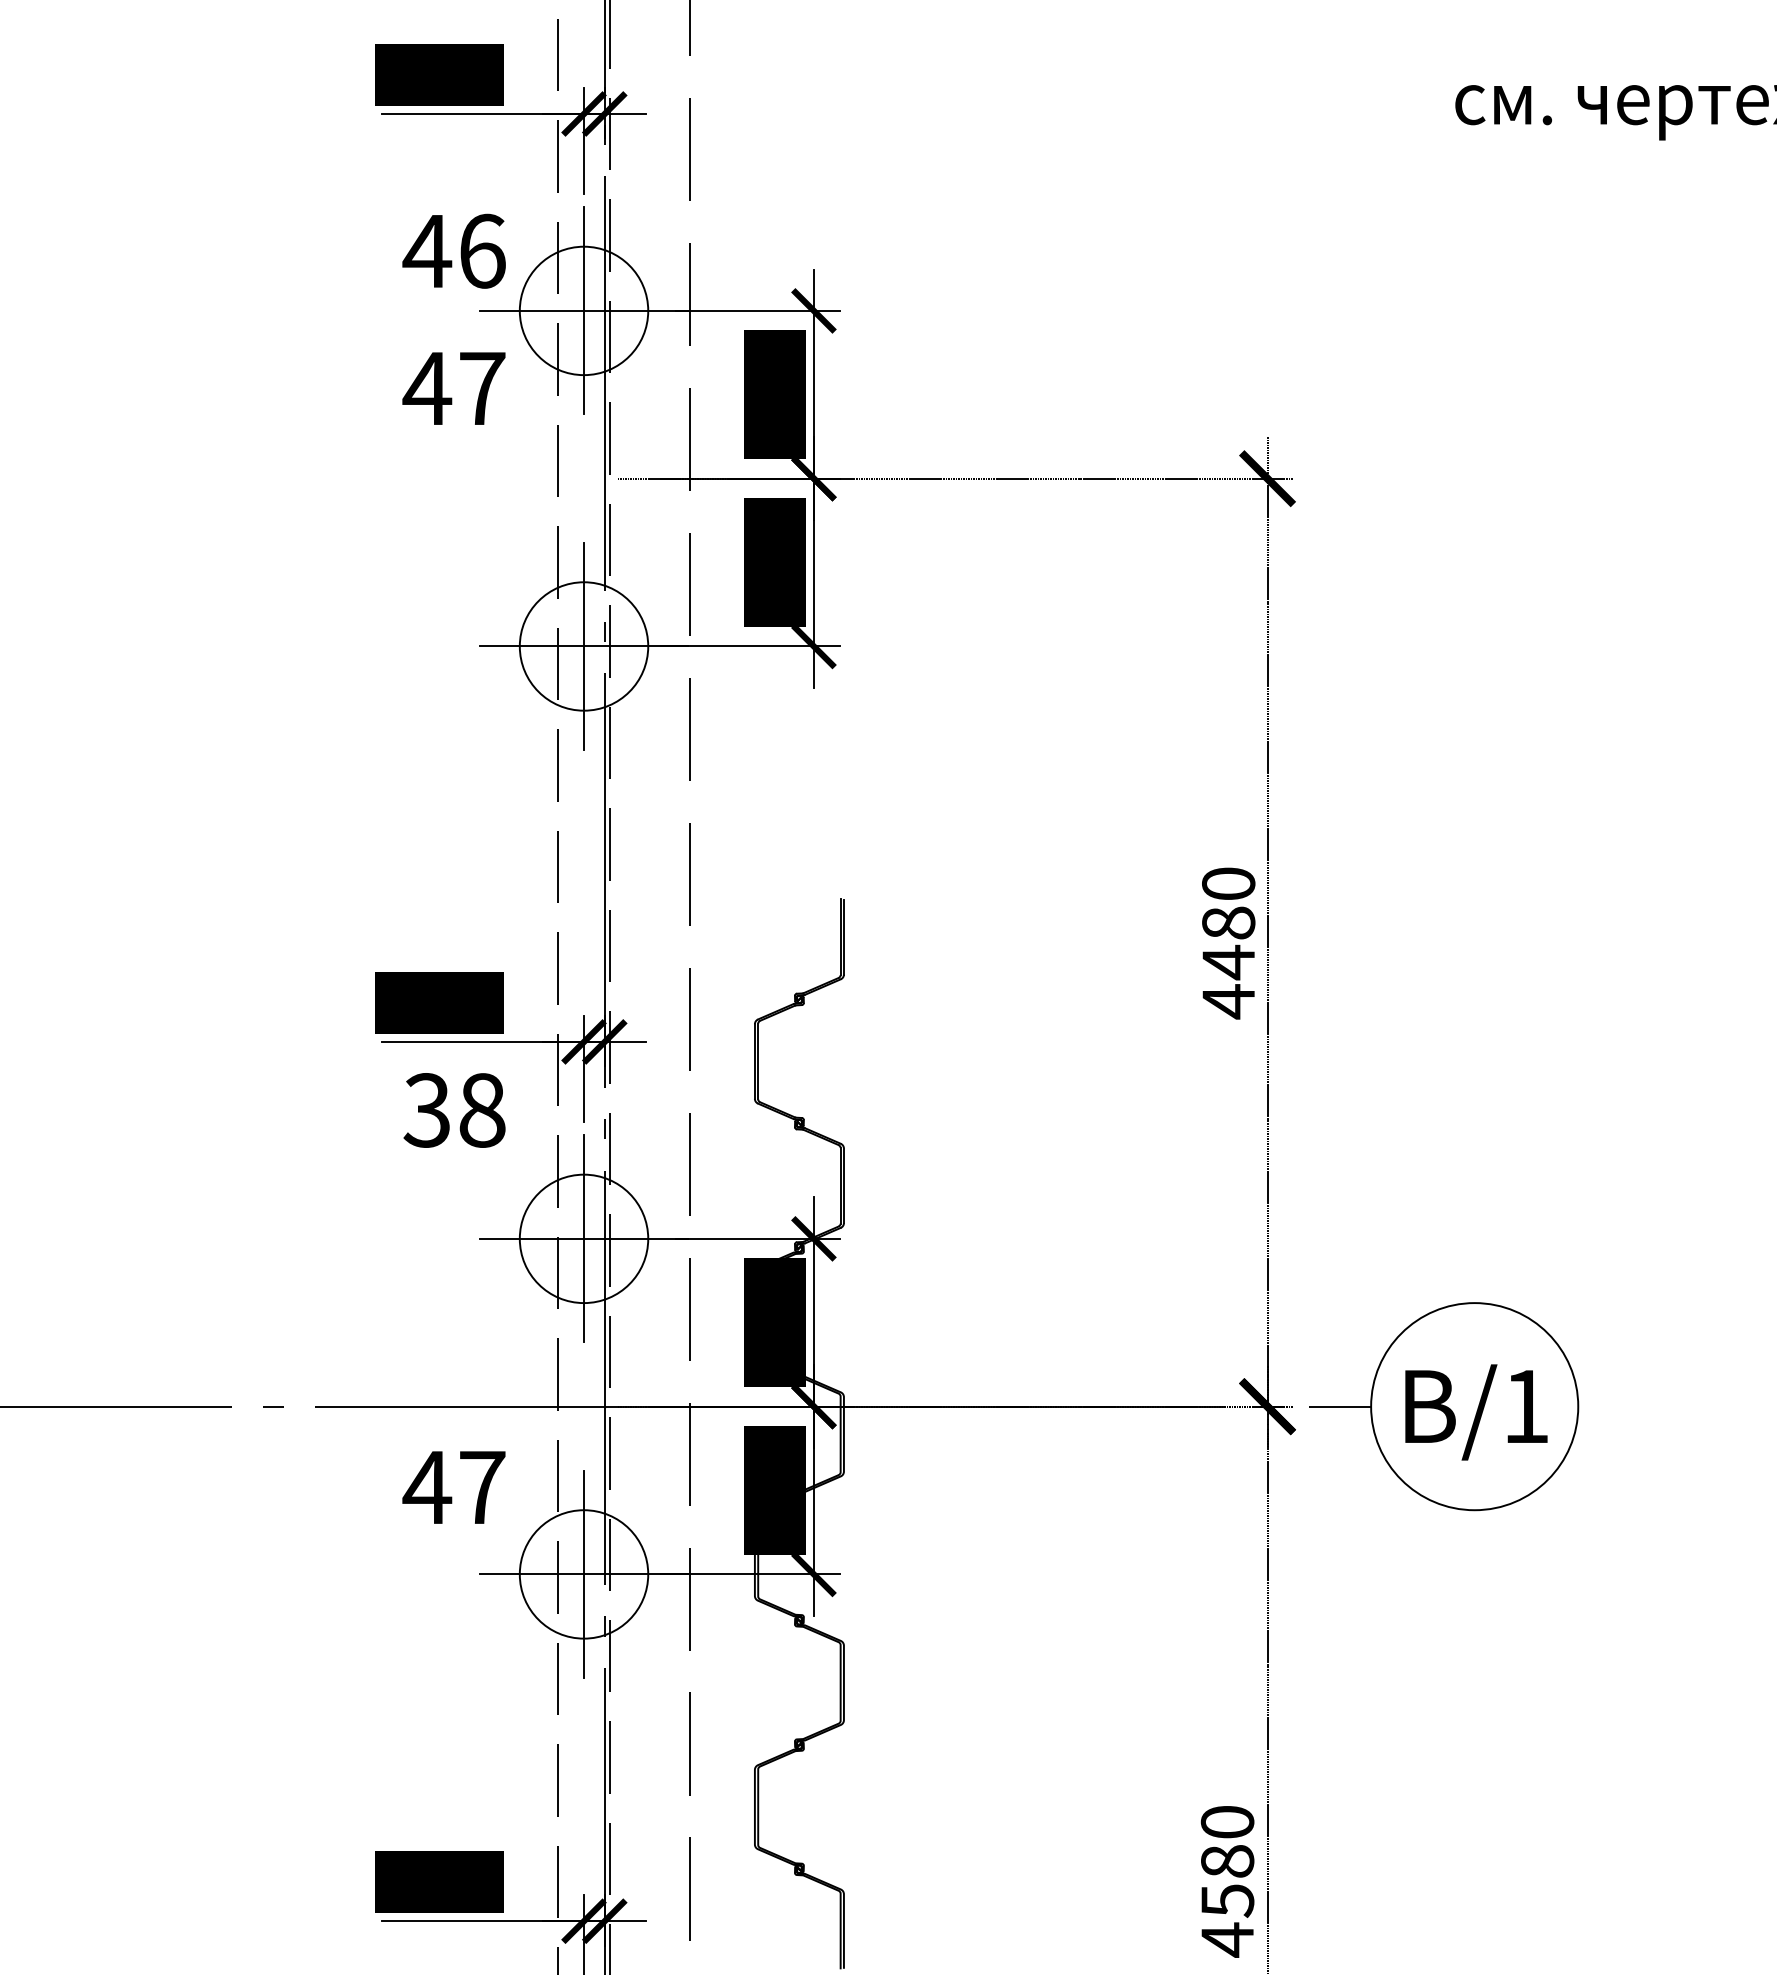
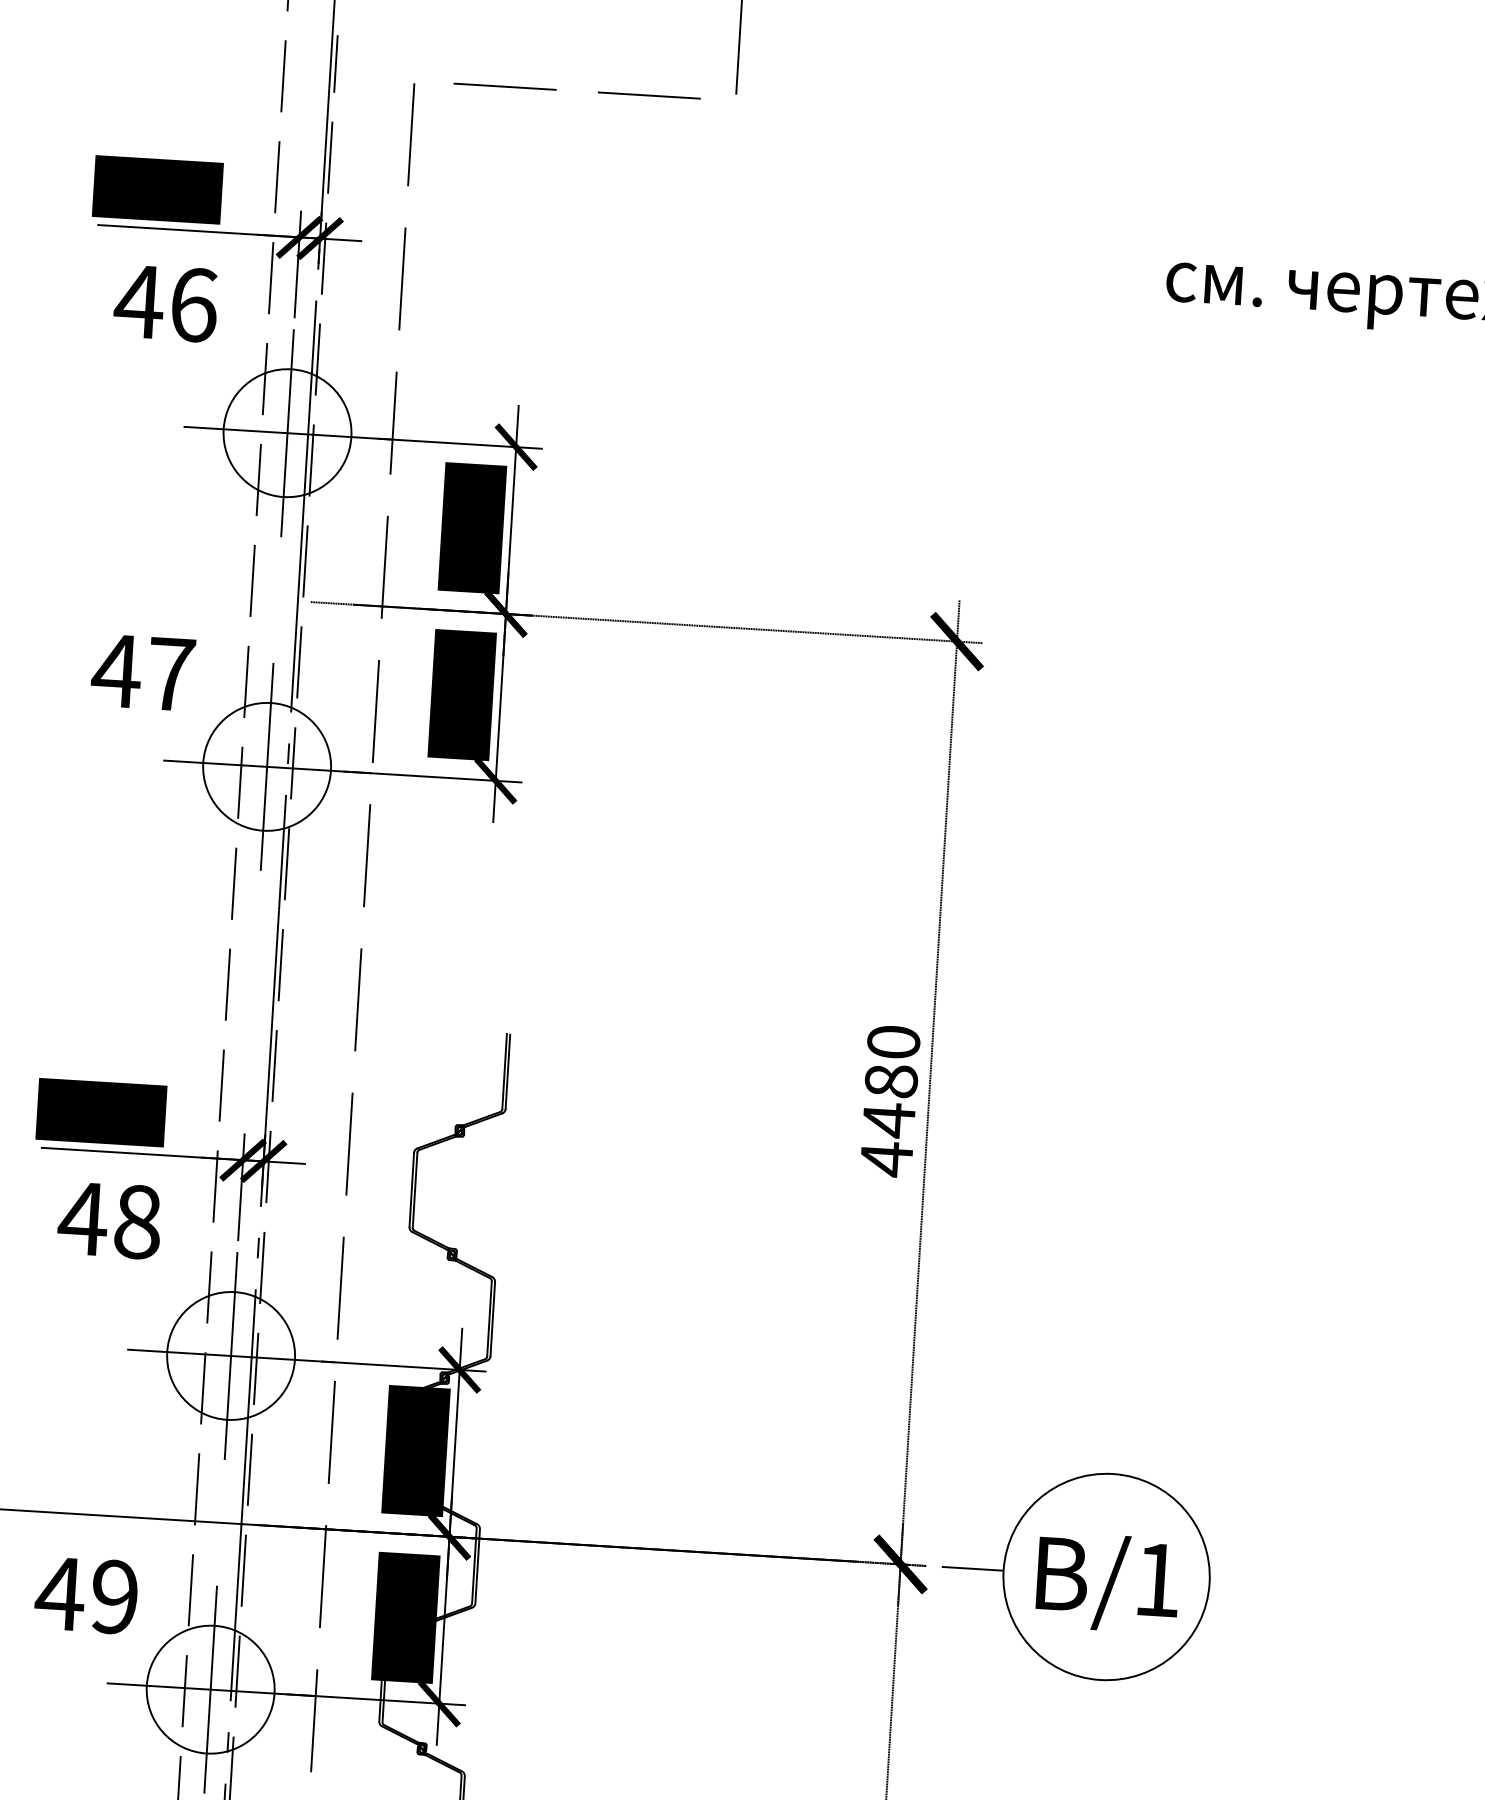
text: (453, 250) -> (165, 302), moved
text: (453, 388) -> (142, 672), moved
text: (427, 1110) -> (83, 1218), 38 -> 48
text: (482, 1487) -> (115, 1597), 47 -> 49

